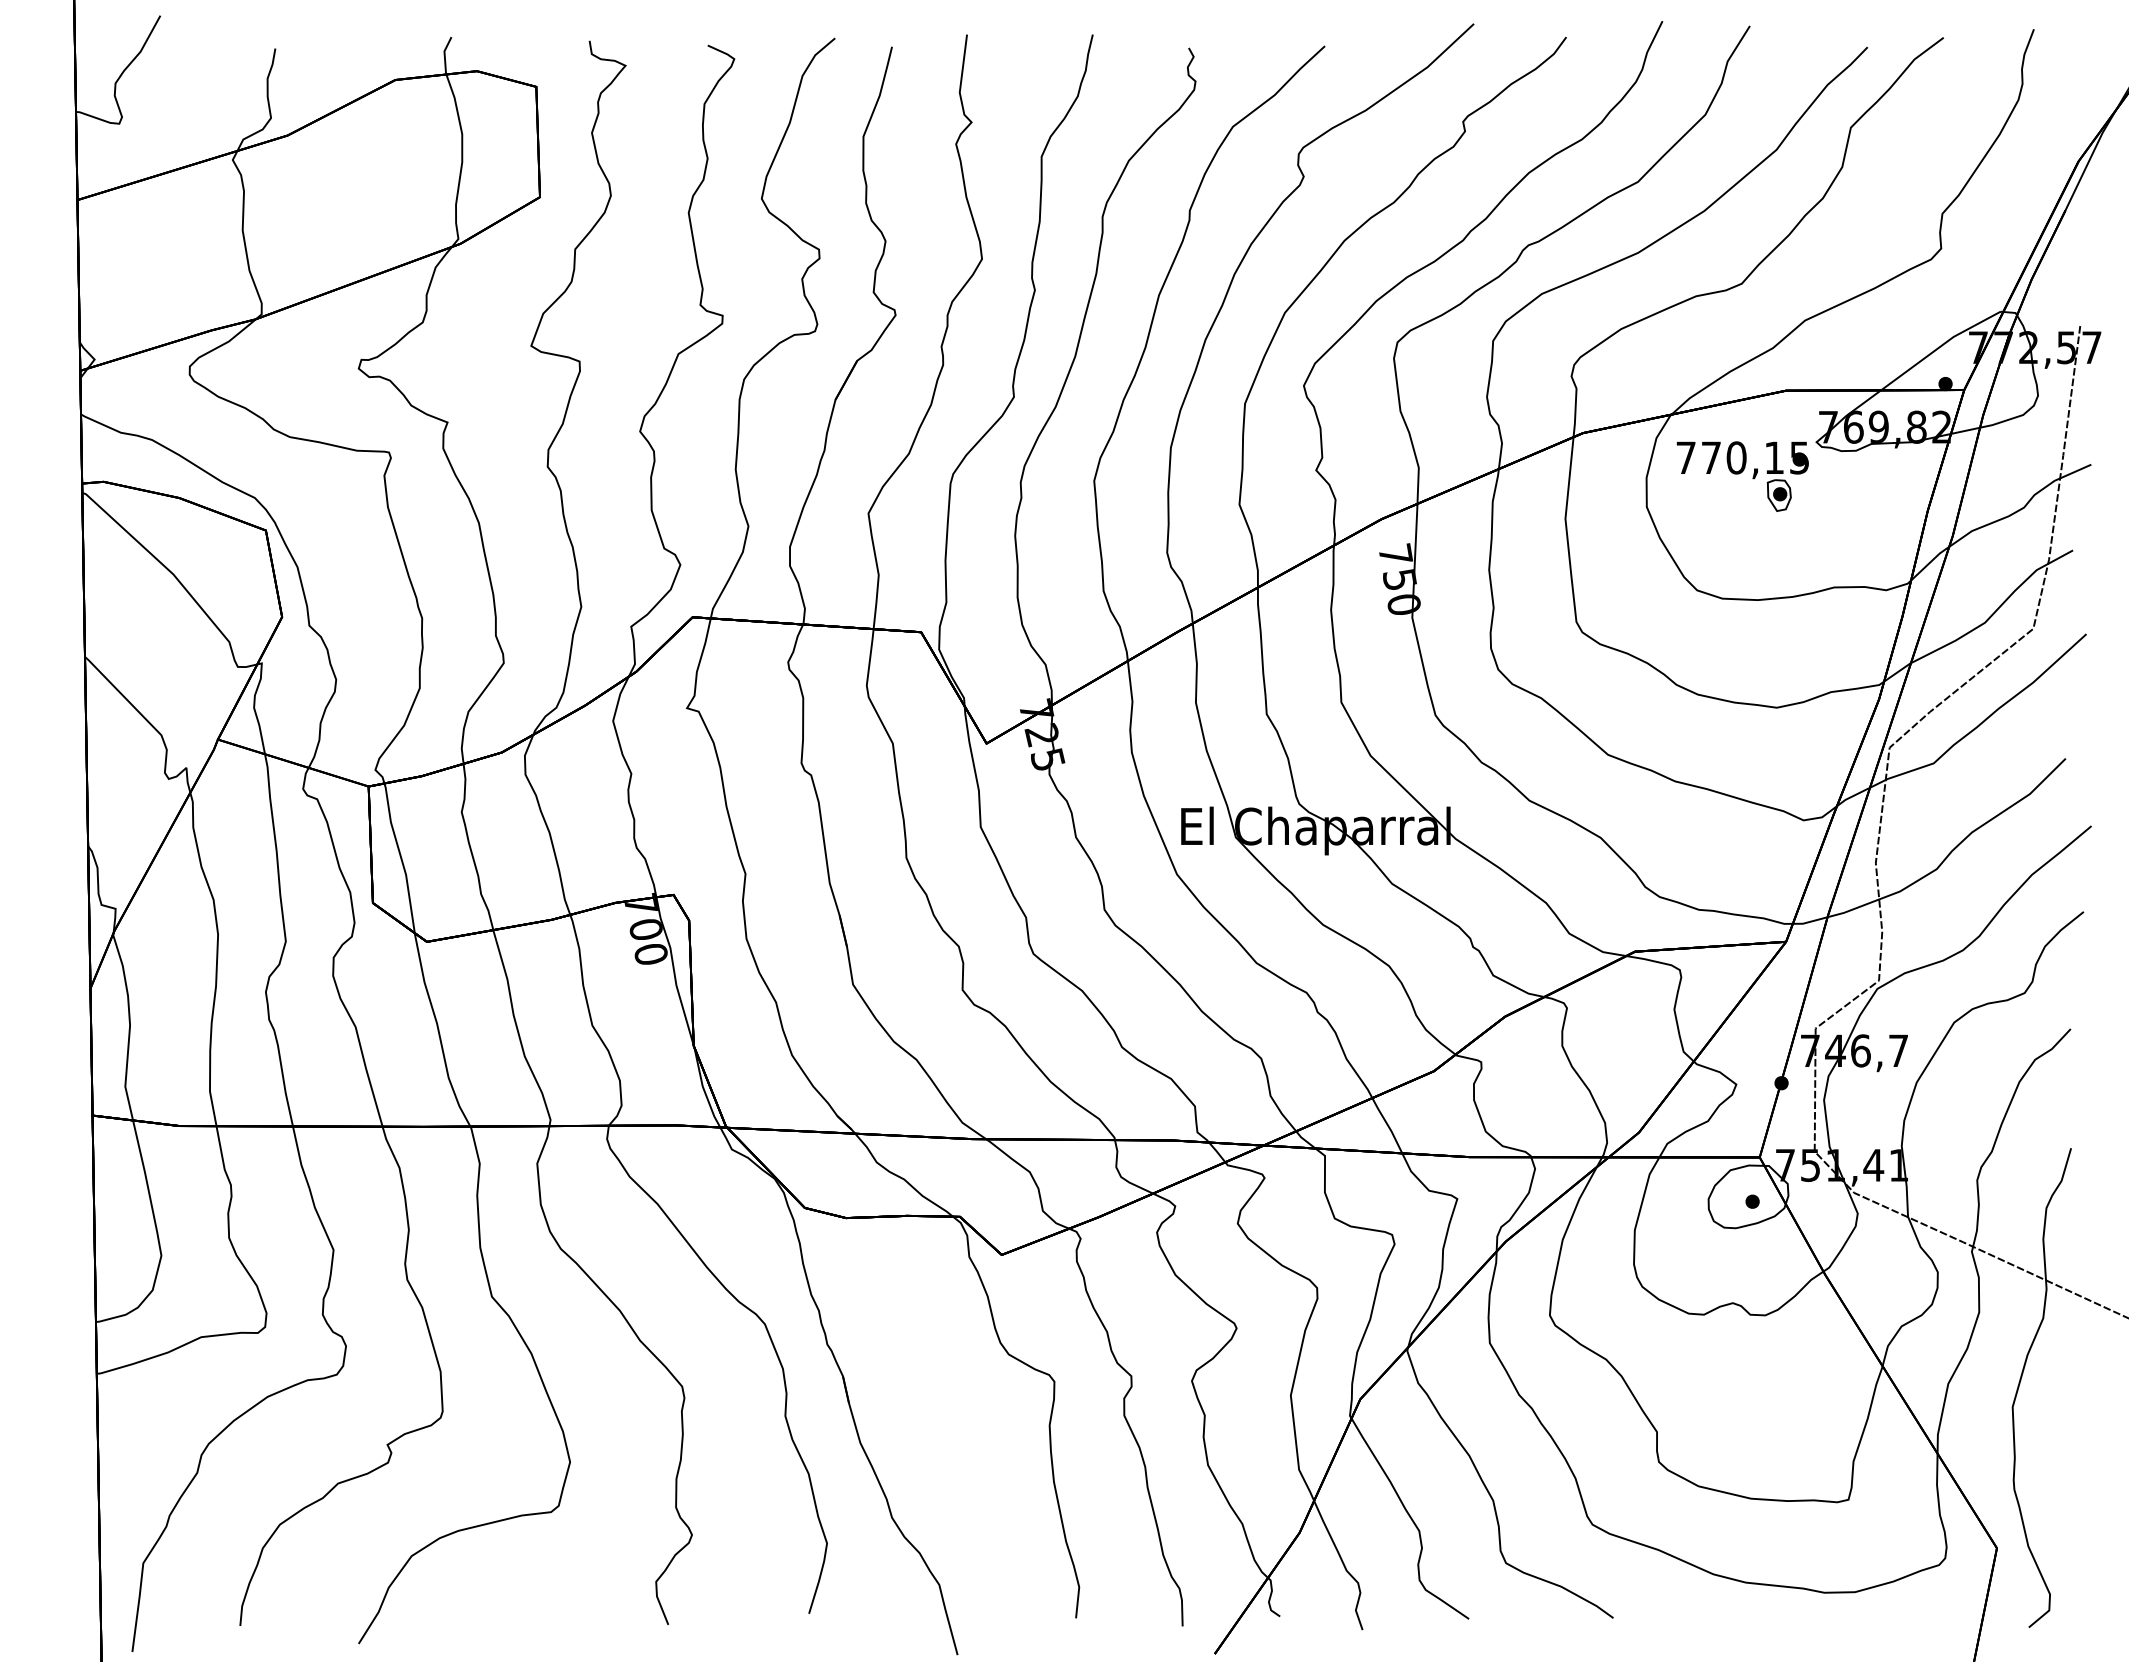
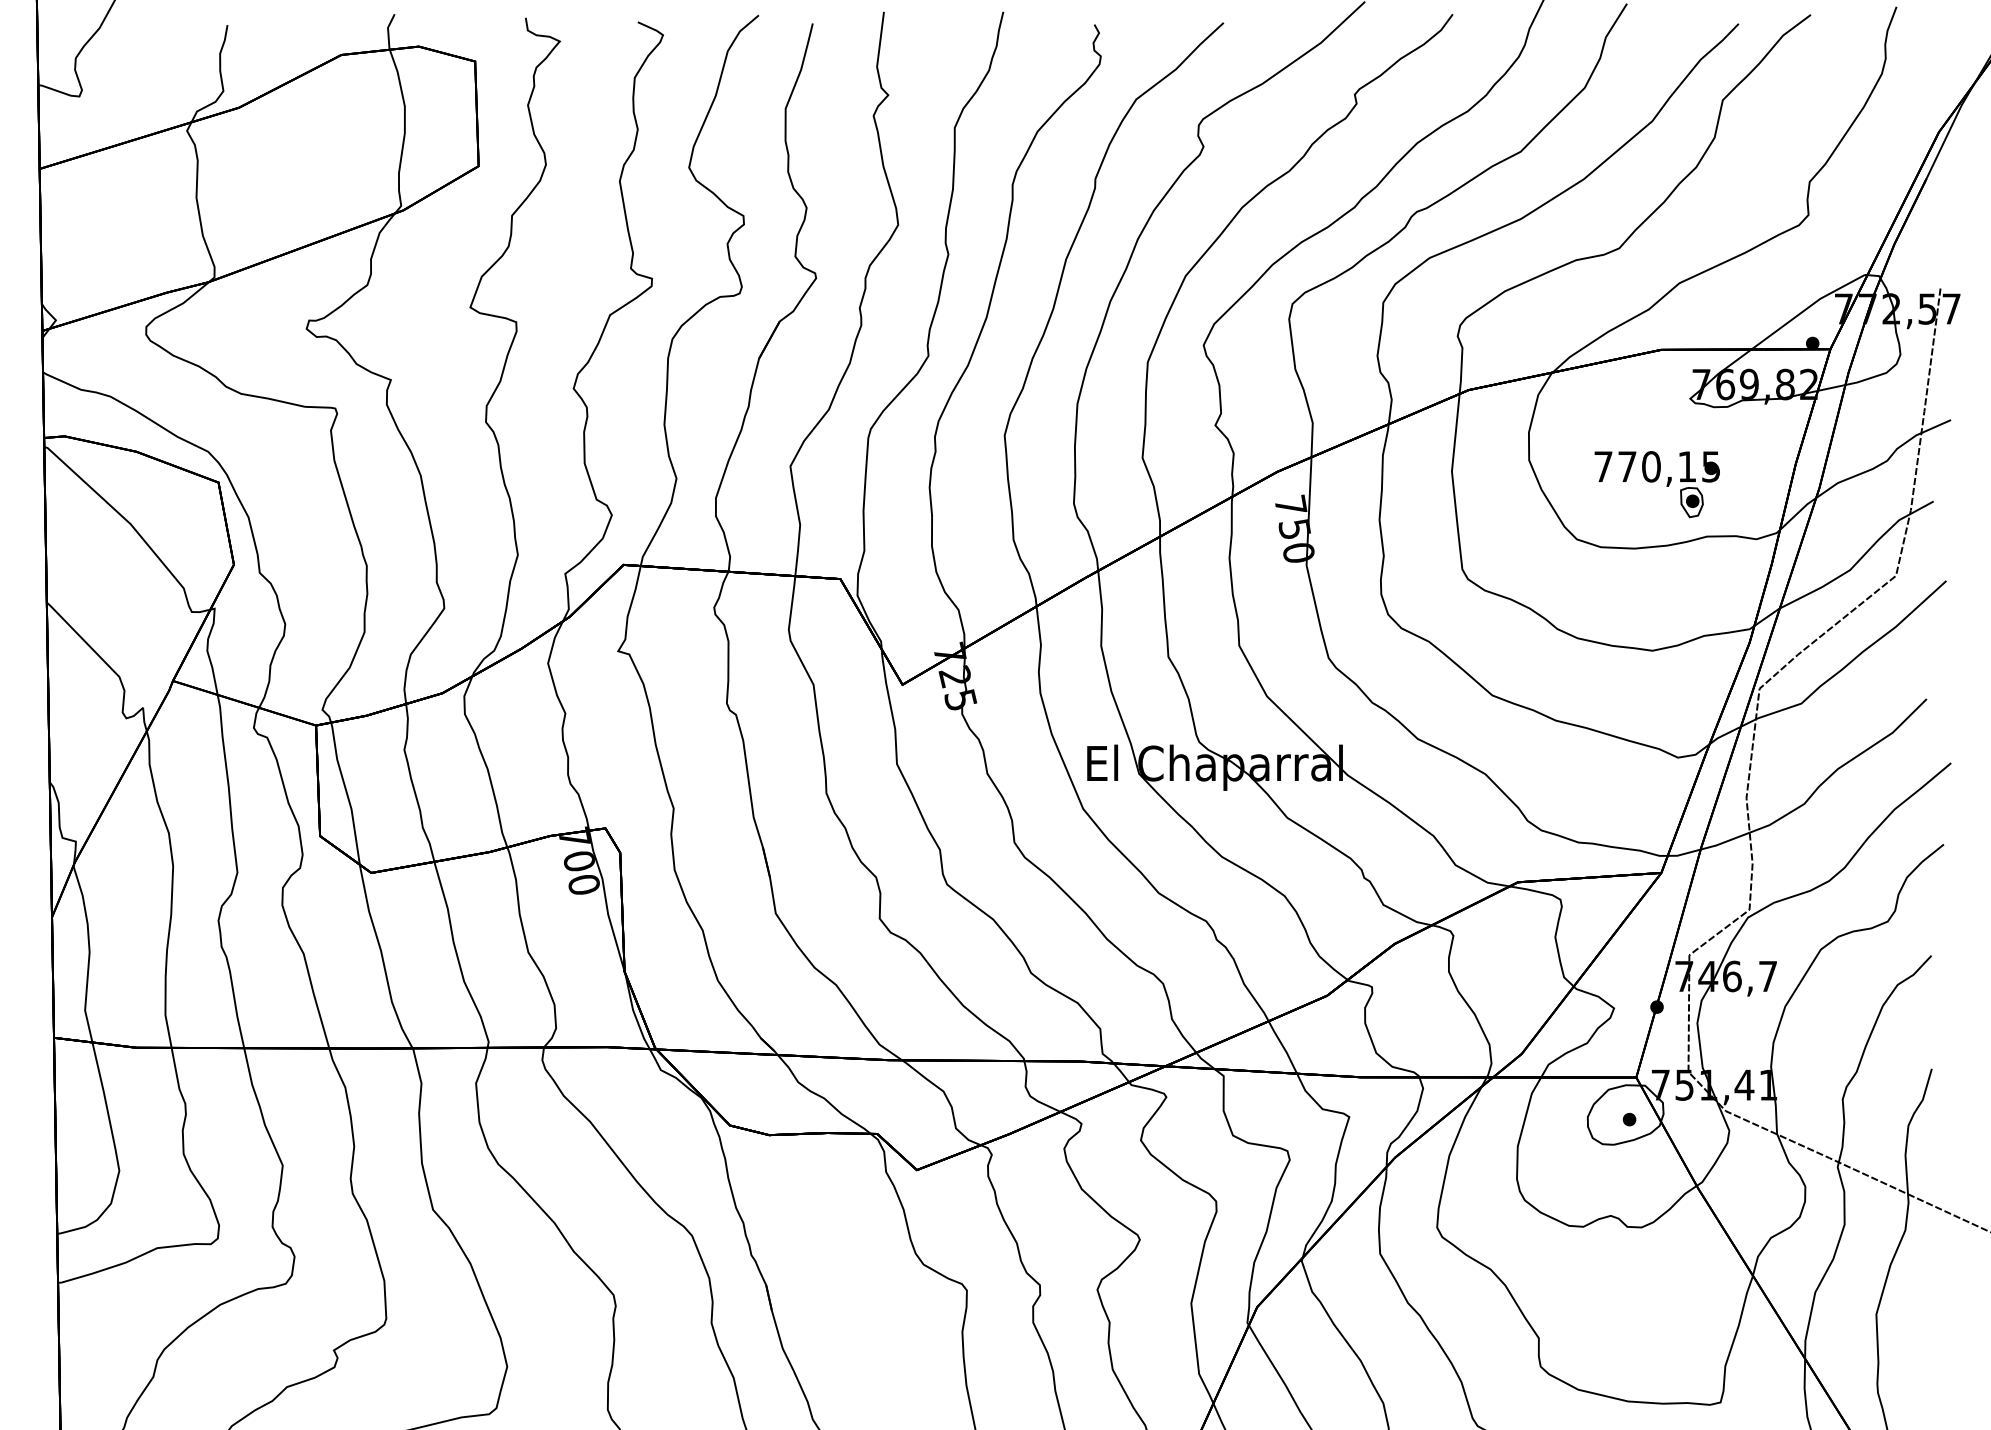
part: (1742, 476) -> (1656, 484), moved

